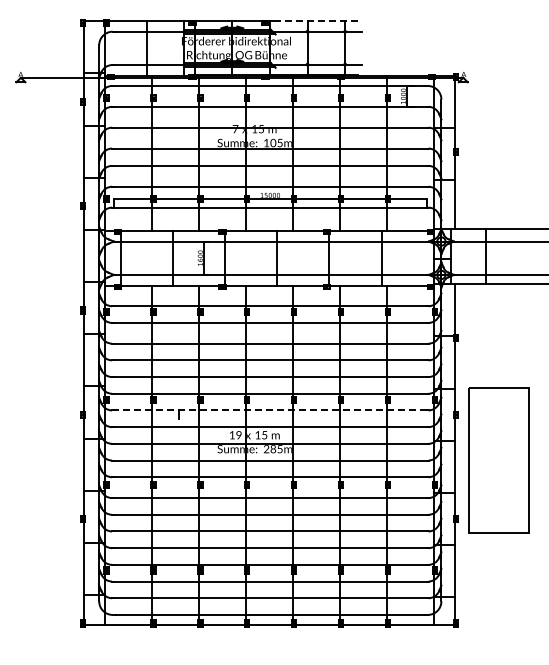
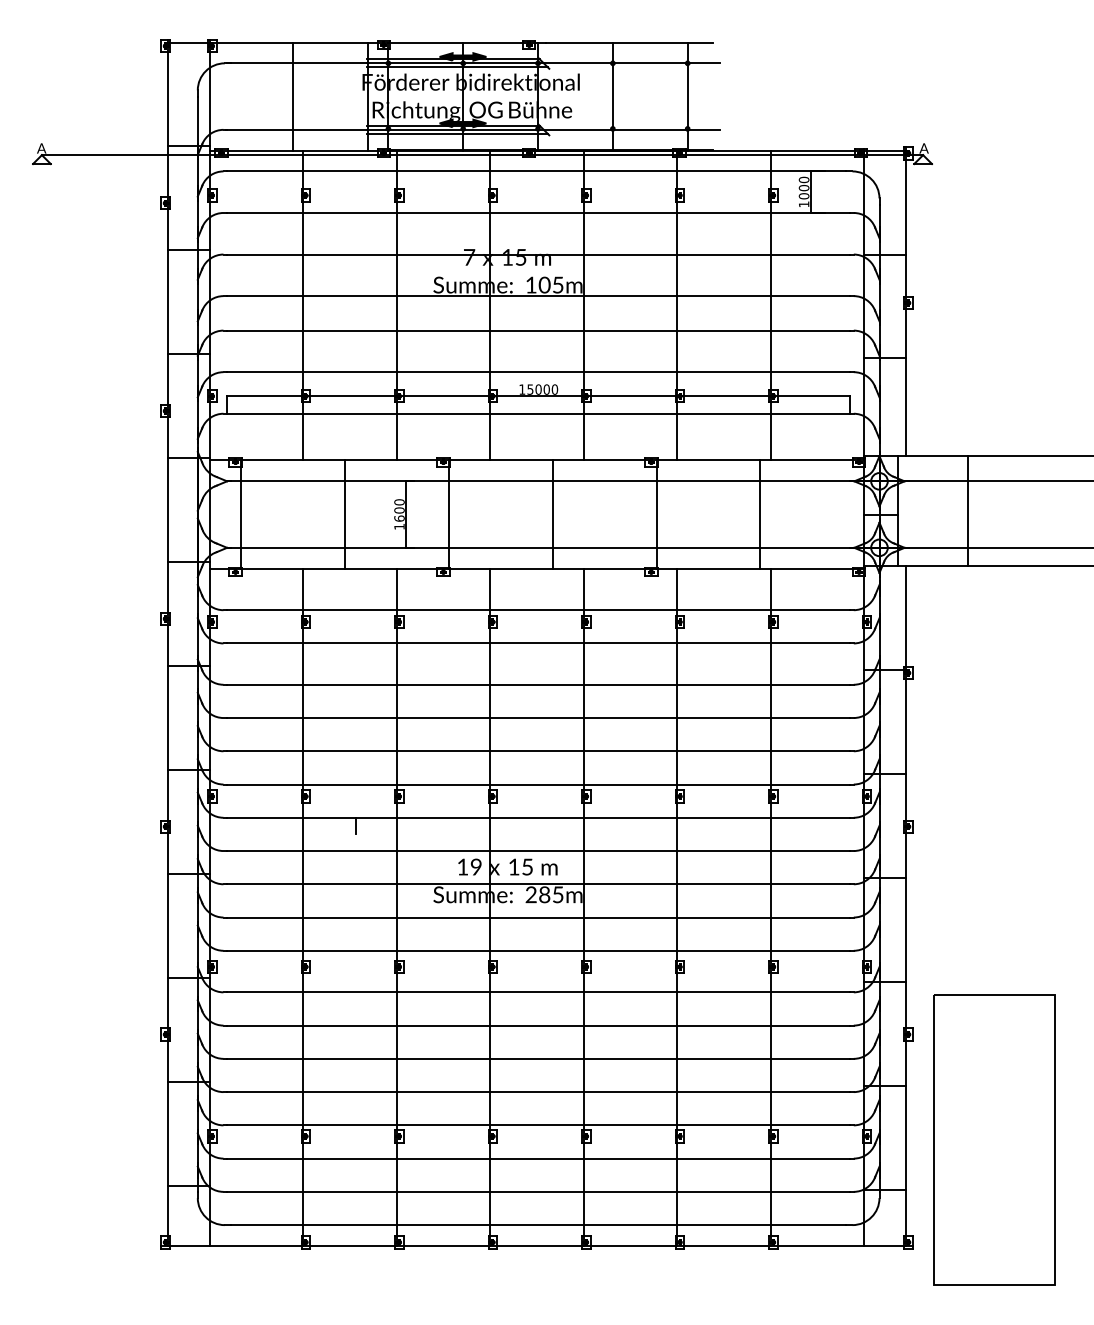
line: (315, 21) -> (628, 42), dashed -> solid
line: (269, 410) -> (537, 817), dashed -> solid
part: (498, 460) -> (993, 1140), moved

